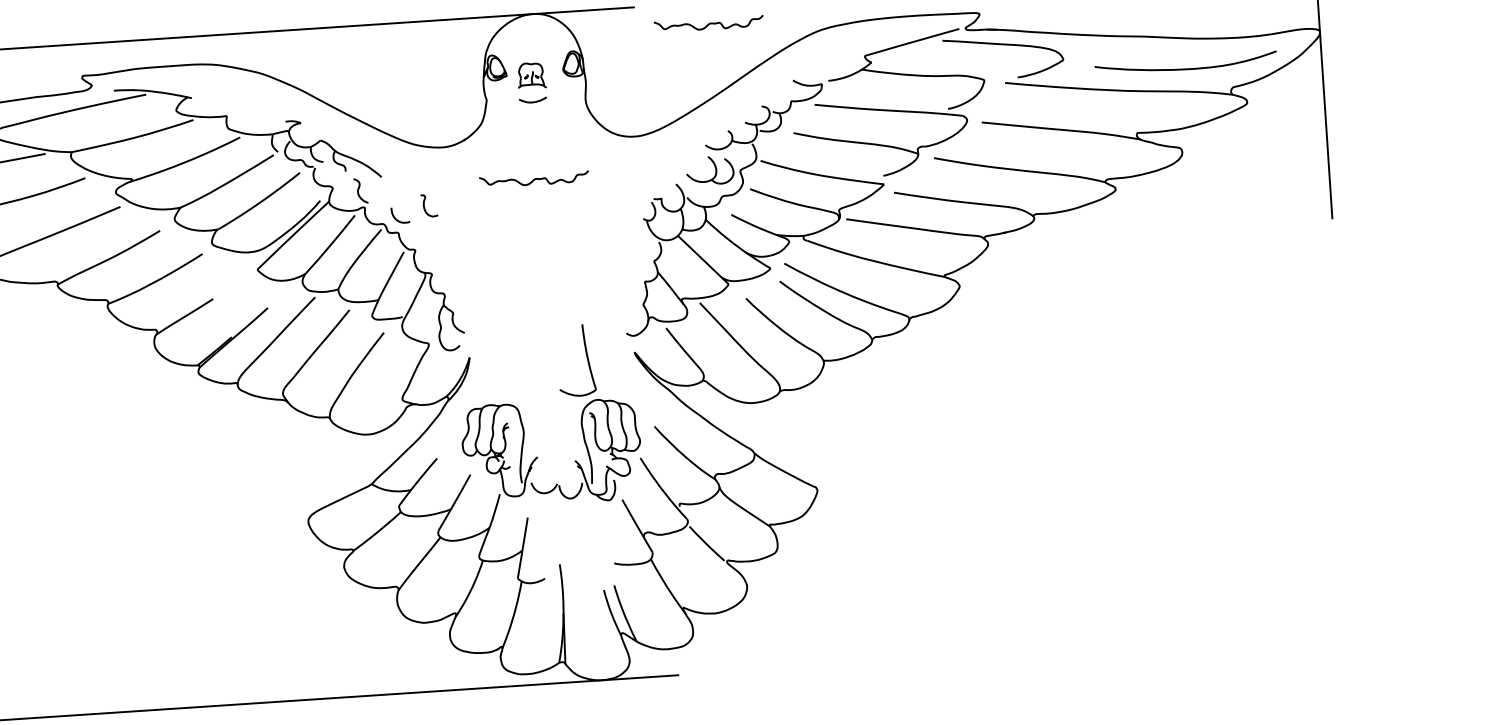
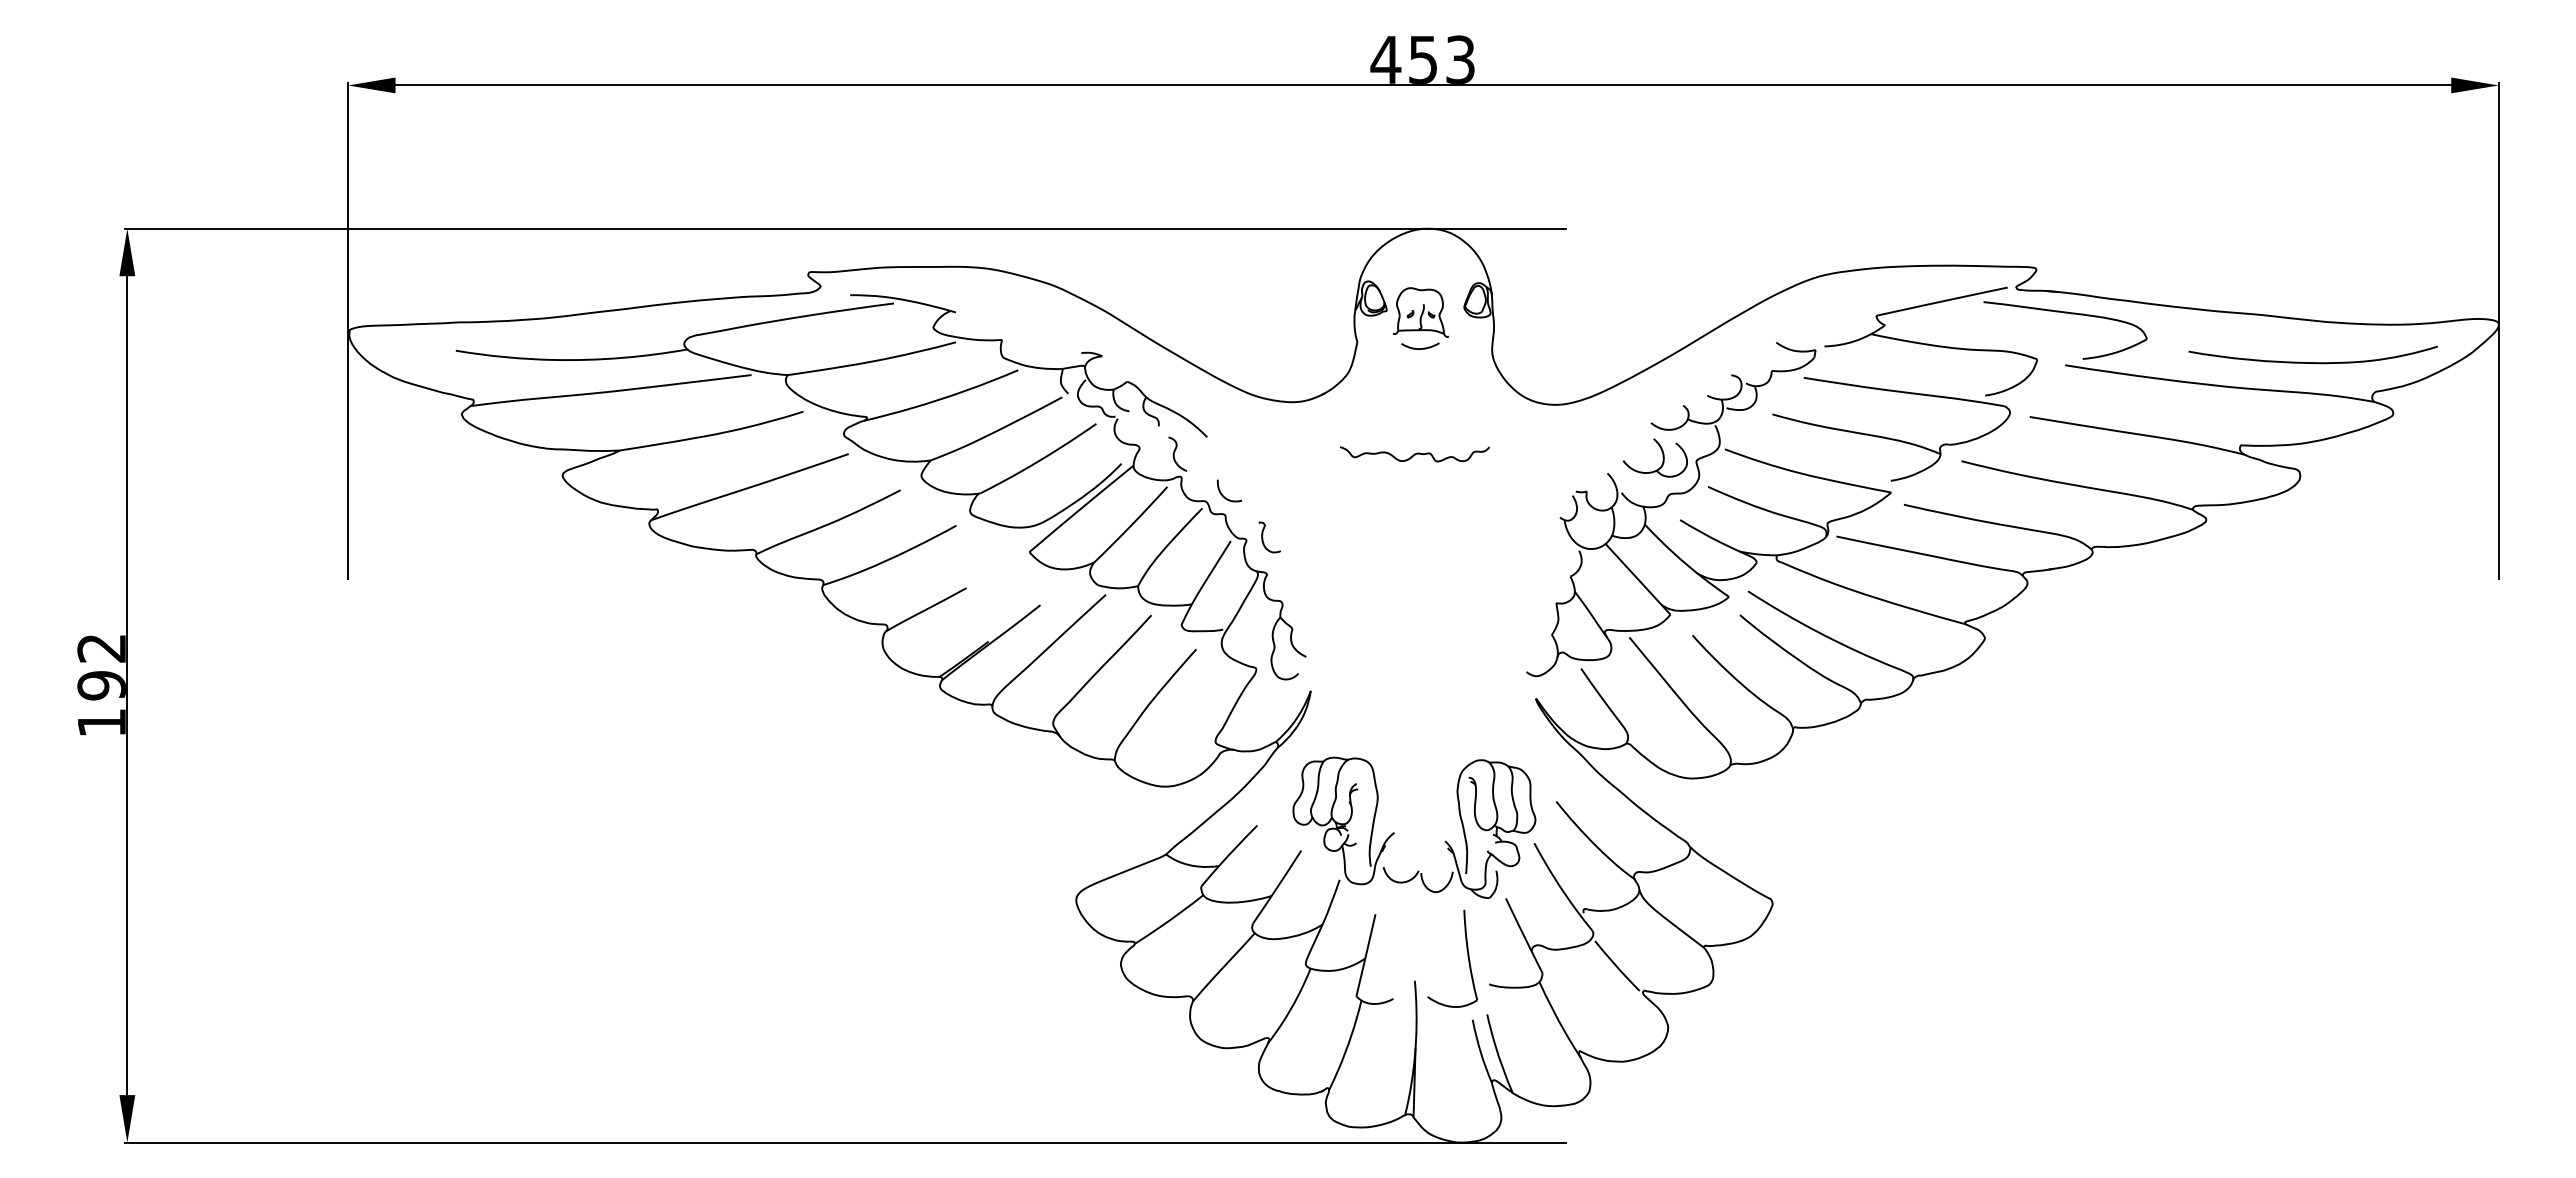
curve: (708, 24) -> (1666, 258), removed
part: (531, 75) -> (1420, 312), size x1.43
curve: (424, 206) -> (1263, 537), moved
part: (586, 358) -> (1467, 957), moved

